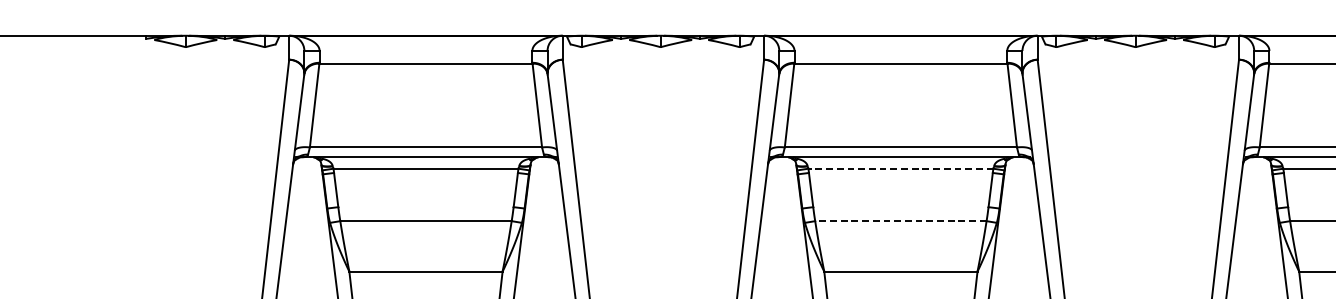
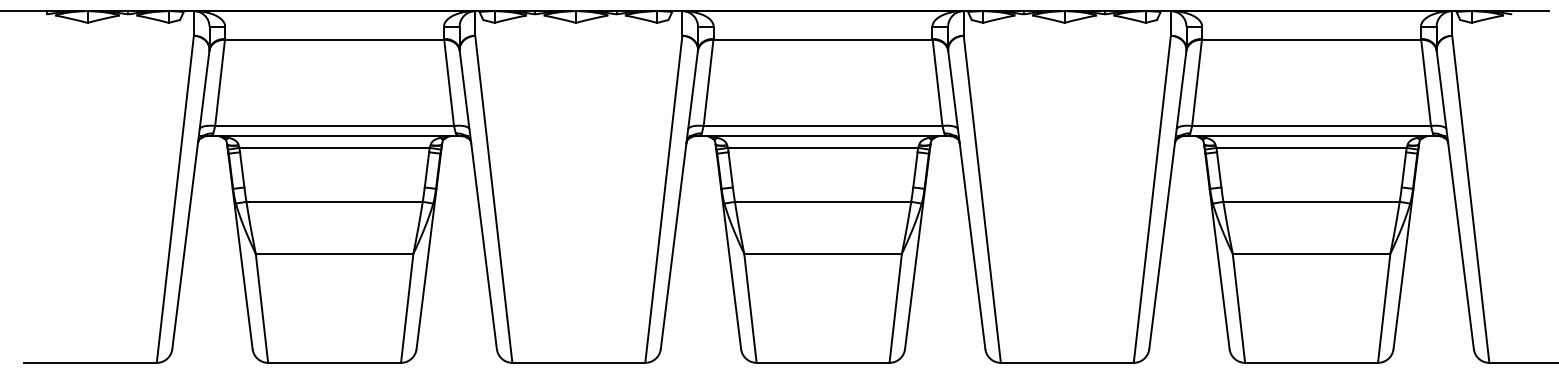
line: (900, 168) -> (822, 147), dashed -> solid
line: (900, 220) -> (822, 201), dashed -> solid

